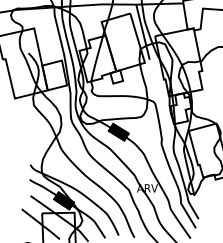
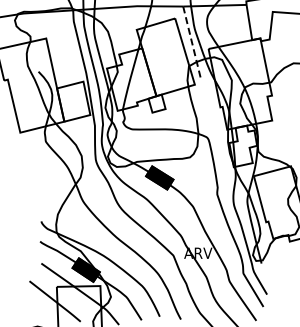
line: (143, 32) -> (192, 44), solid -> dashed

